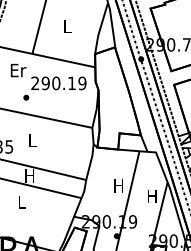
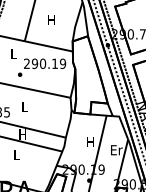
text: (67, 26) -> (51, 20), L -> H
text: (18, 70) -> (14, 53), Er -> L
text: (152, 196) -> (116, 150), H -> Er

